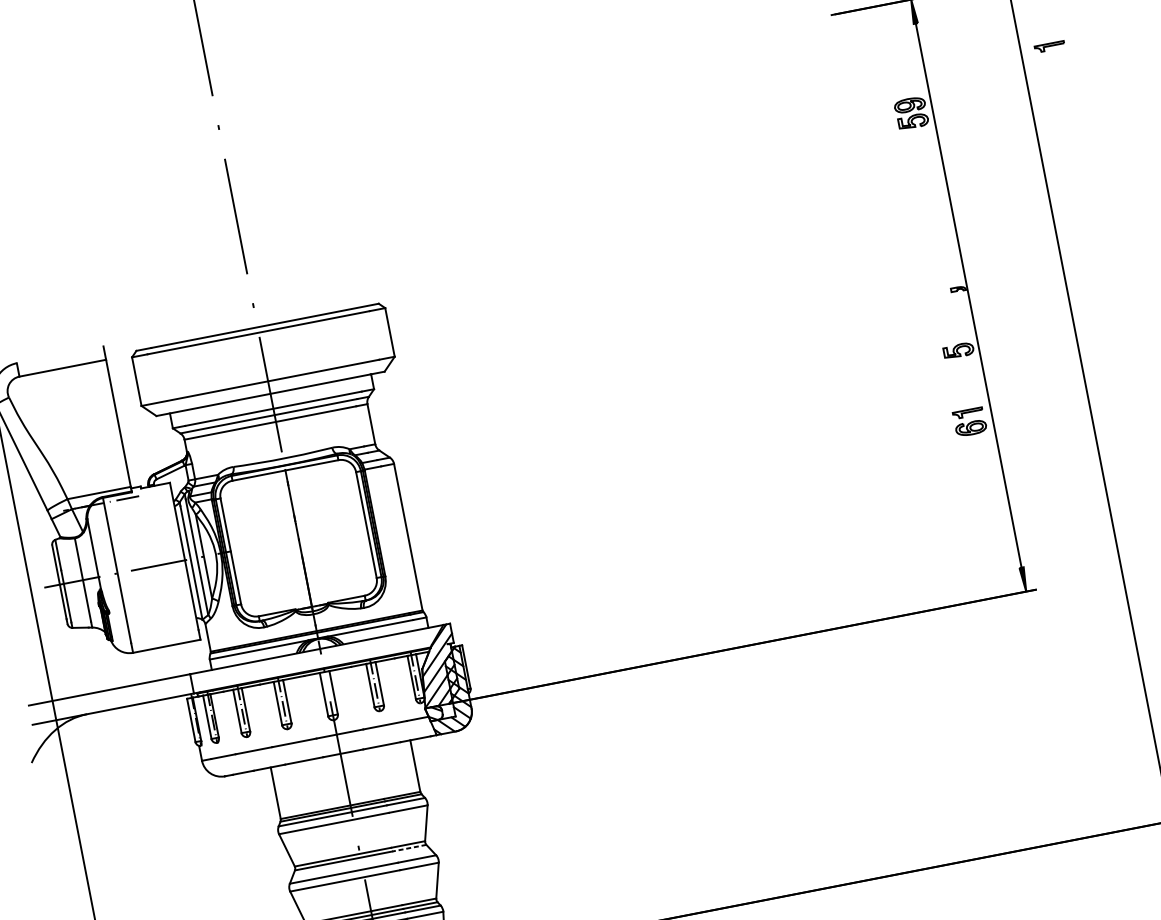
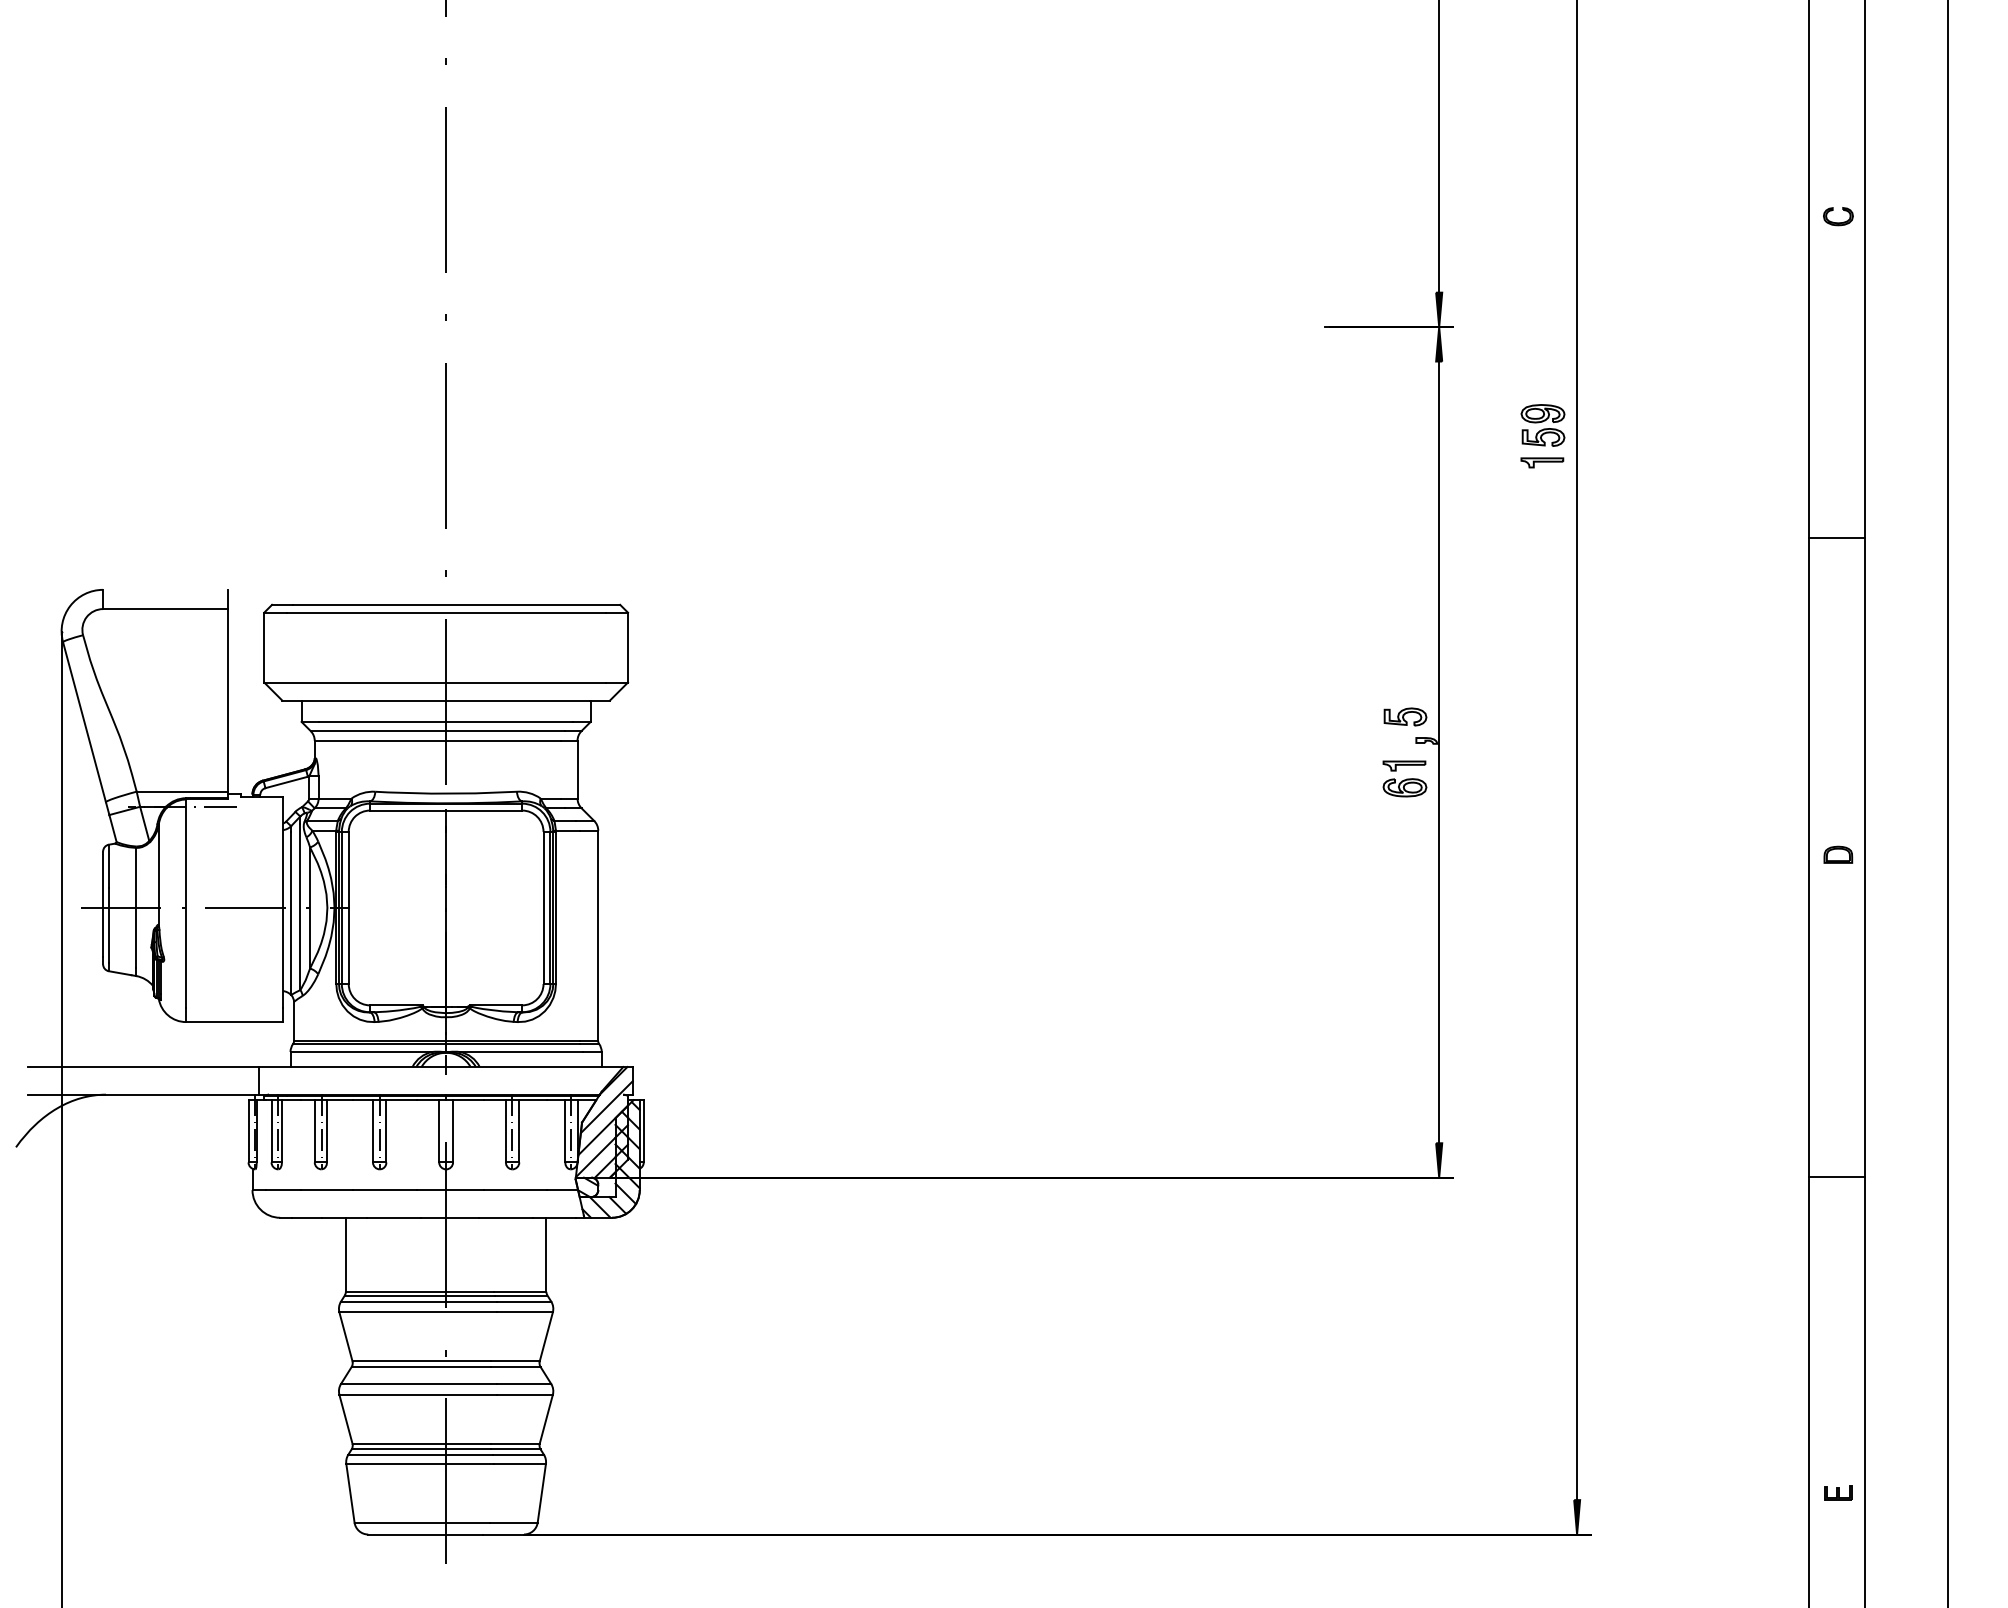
part: (1049, 46) -> (1542, 462), moved
part: (911, 113) -> (1542, 425), moved
part: (958, 350) -> (1405, 716), moved
part: (969, 421) -> (1404, 778), moved
line: (408, 847) -> (515, 1366), dashed -> solid

